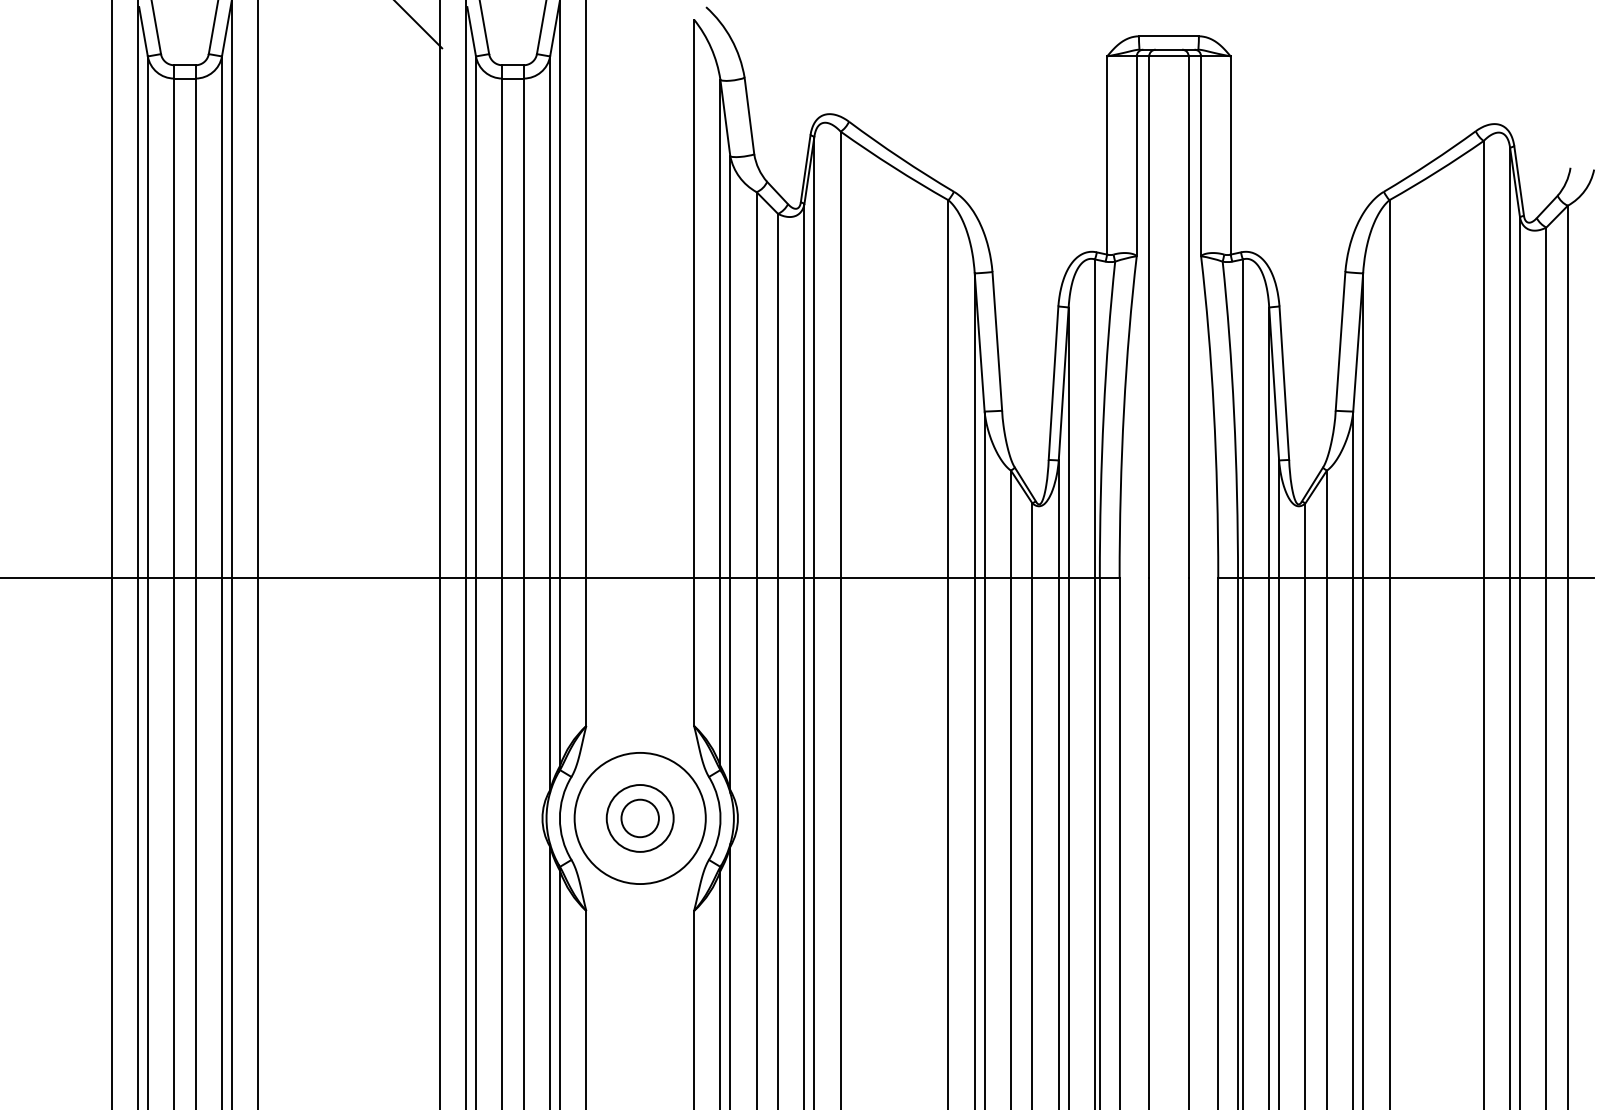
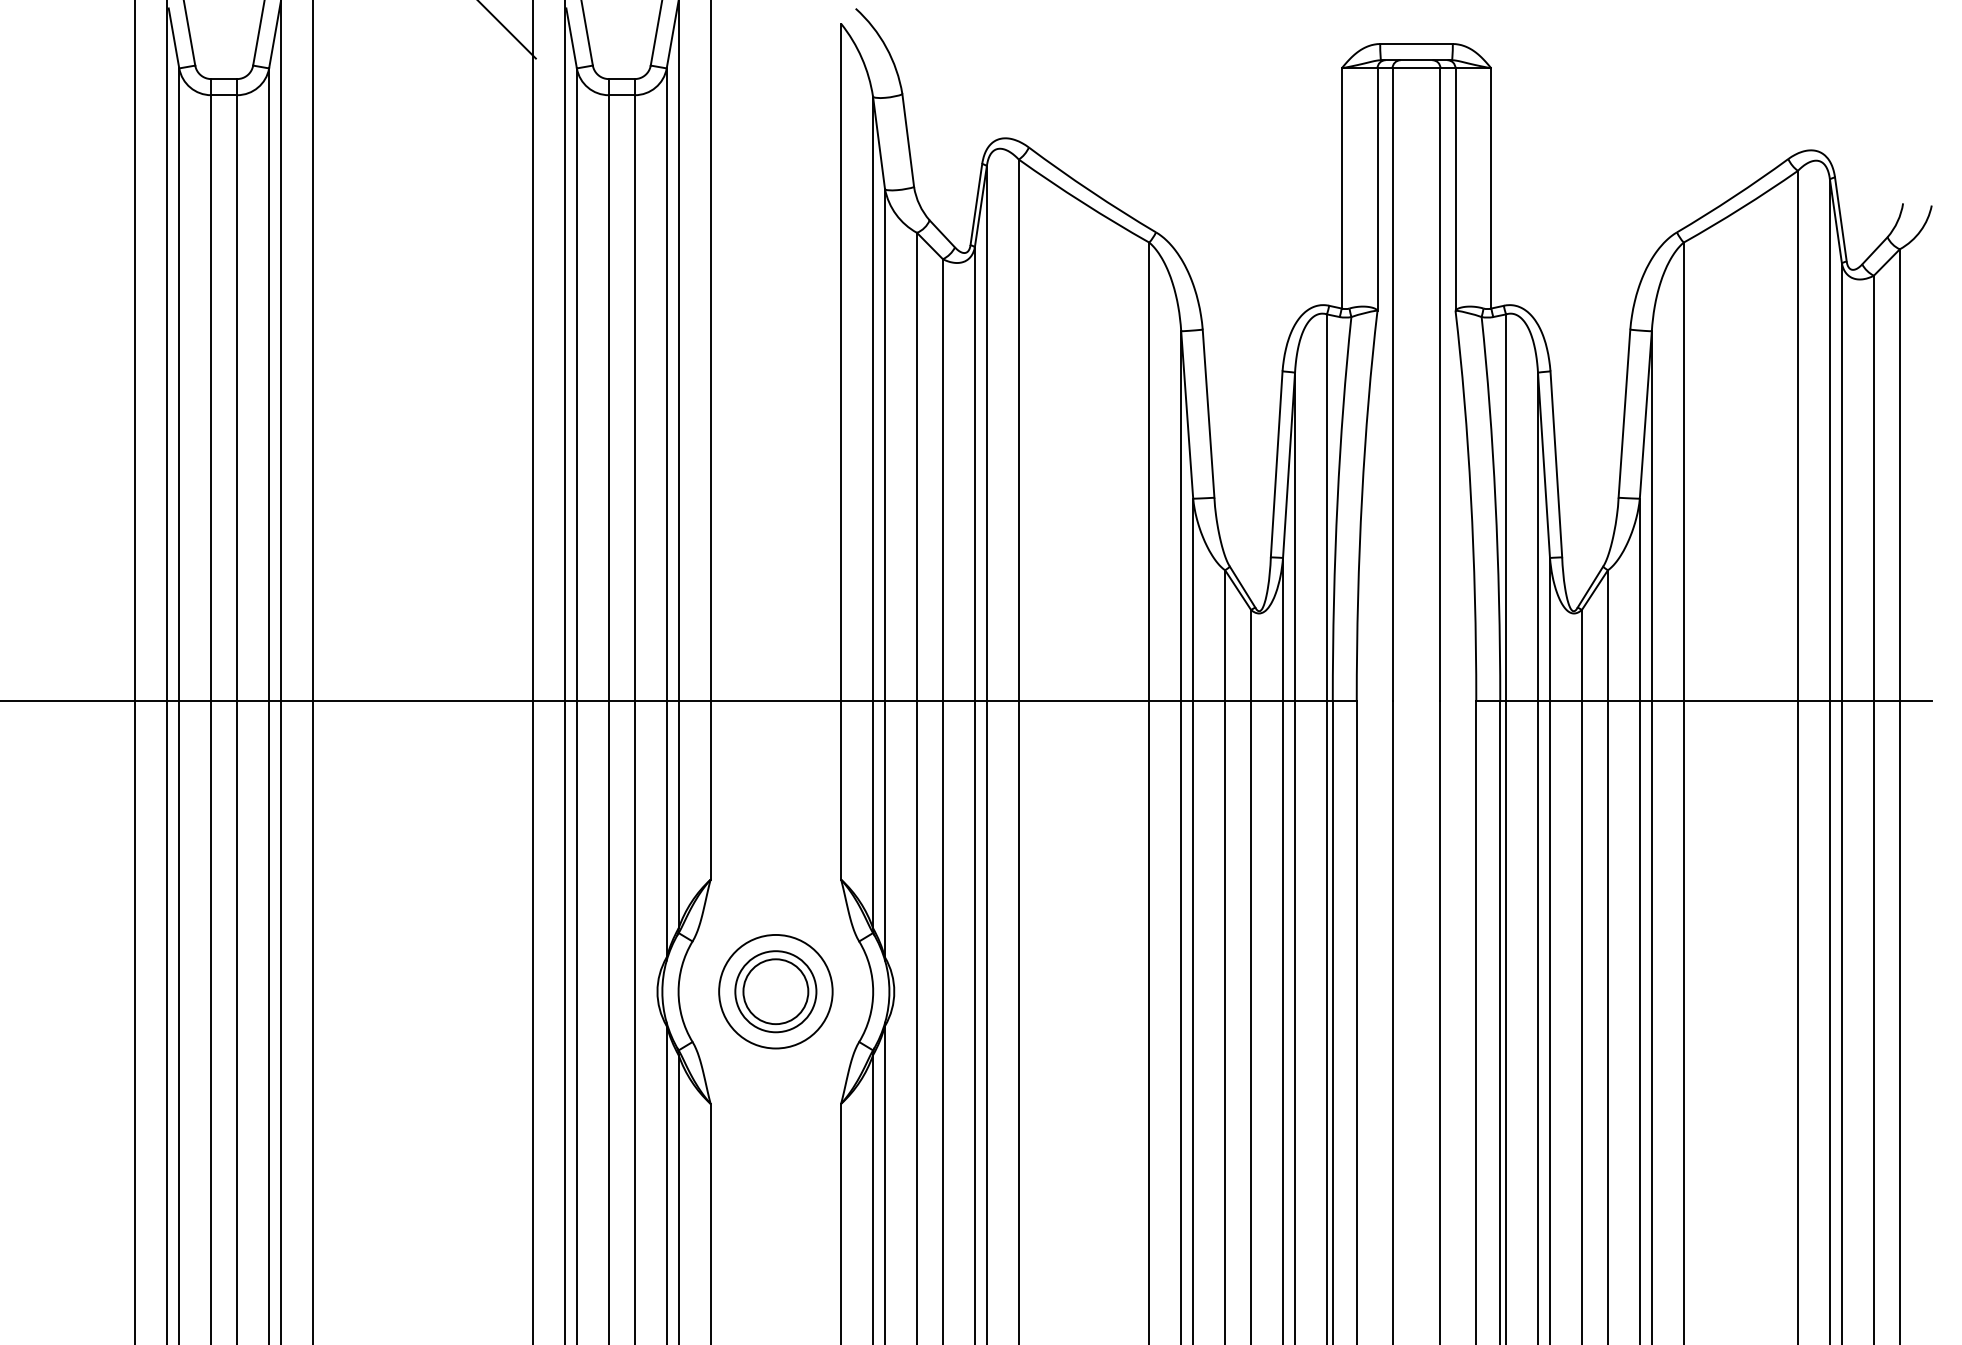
circle: (639, 818) -> (775, 991), size x0.71
circle: (639, 818) -> (775, 991), size x1.43

